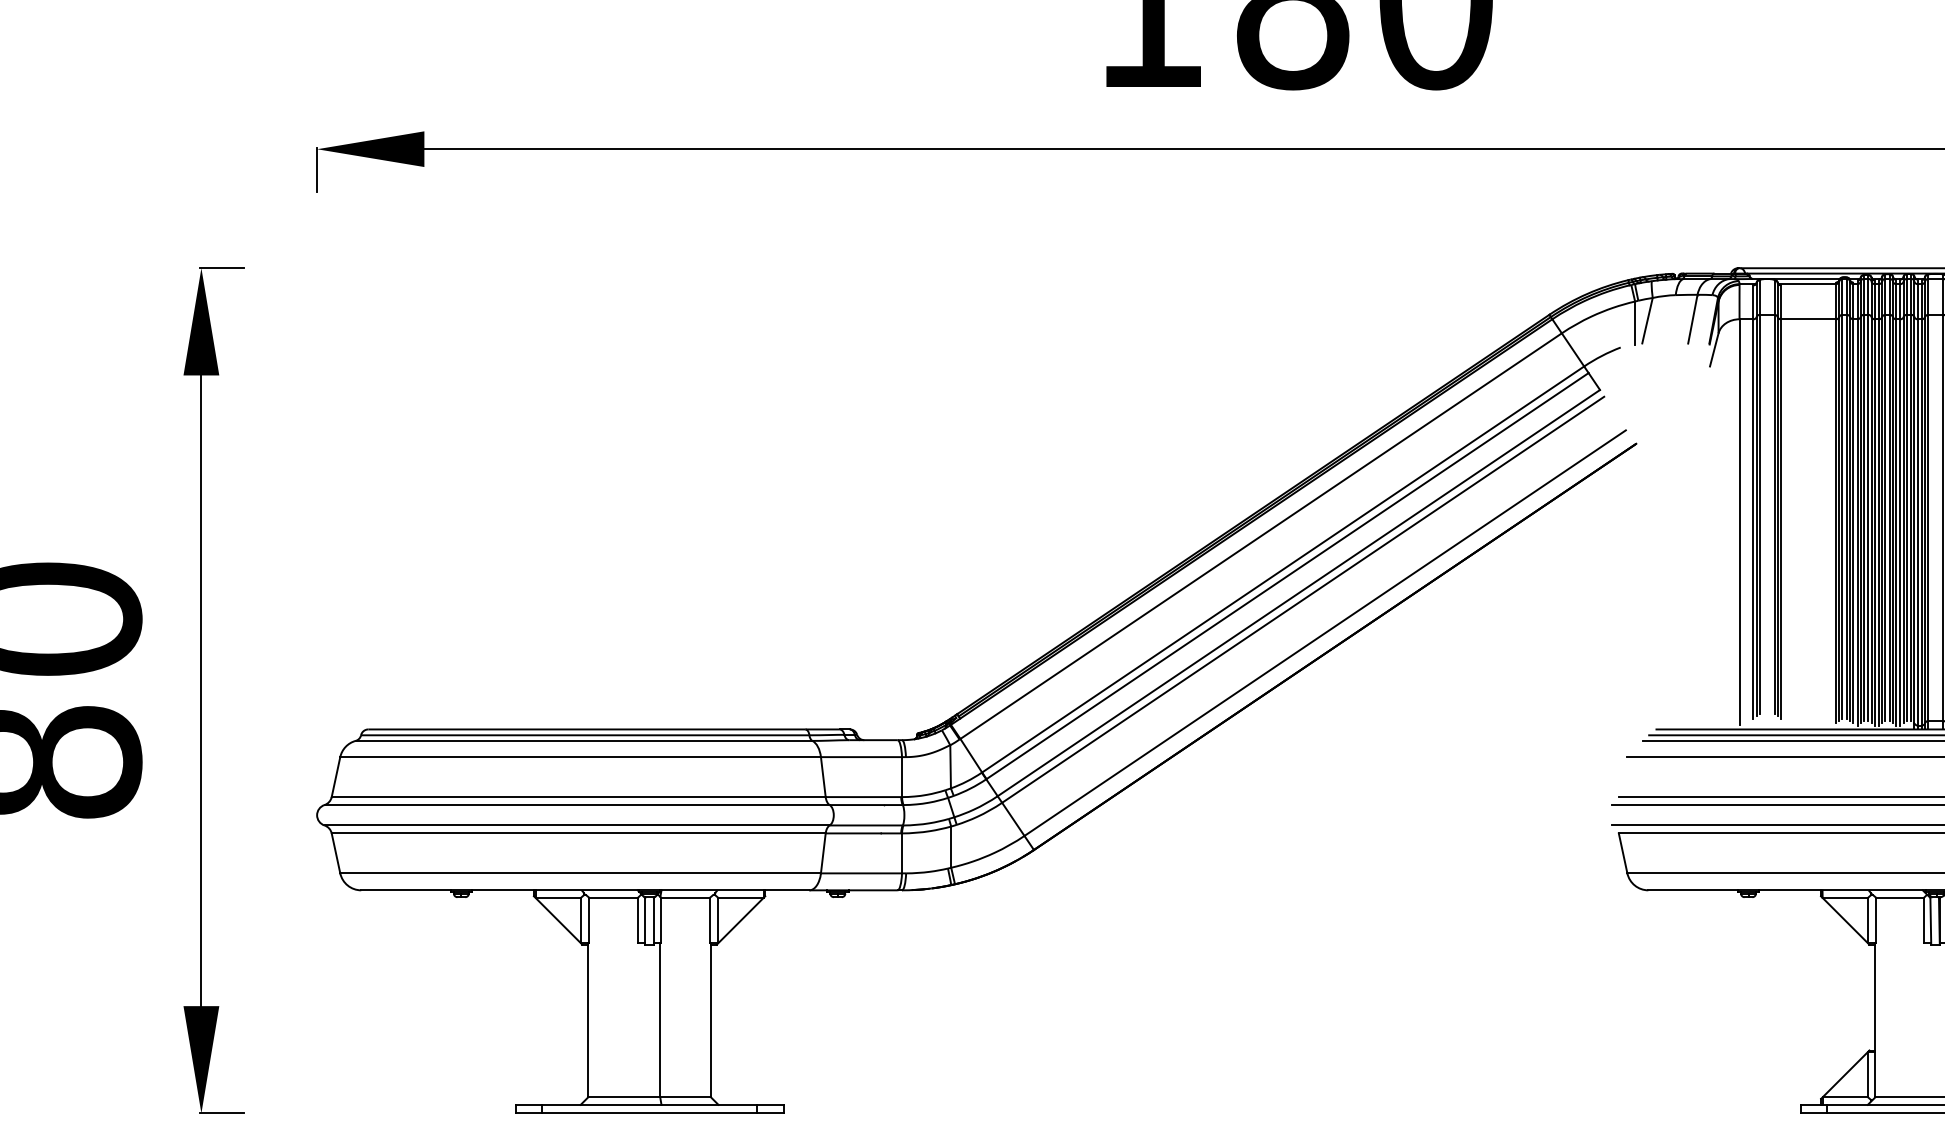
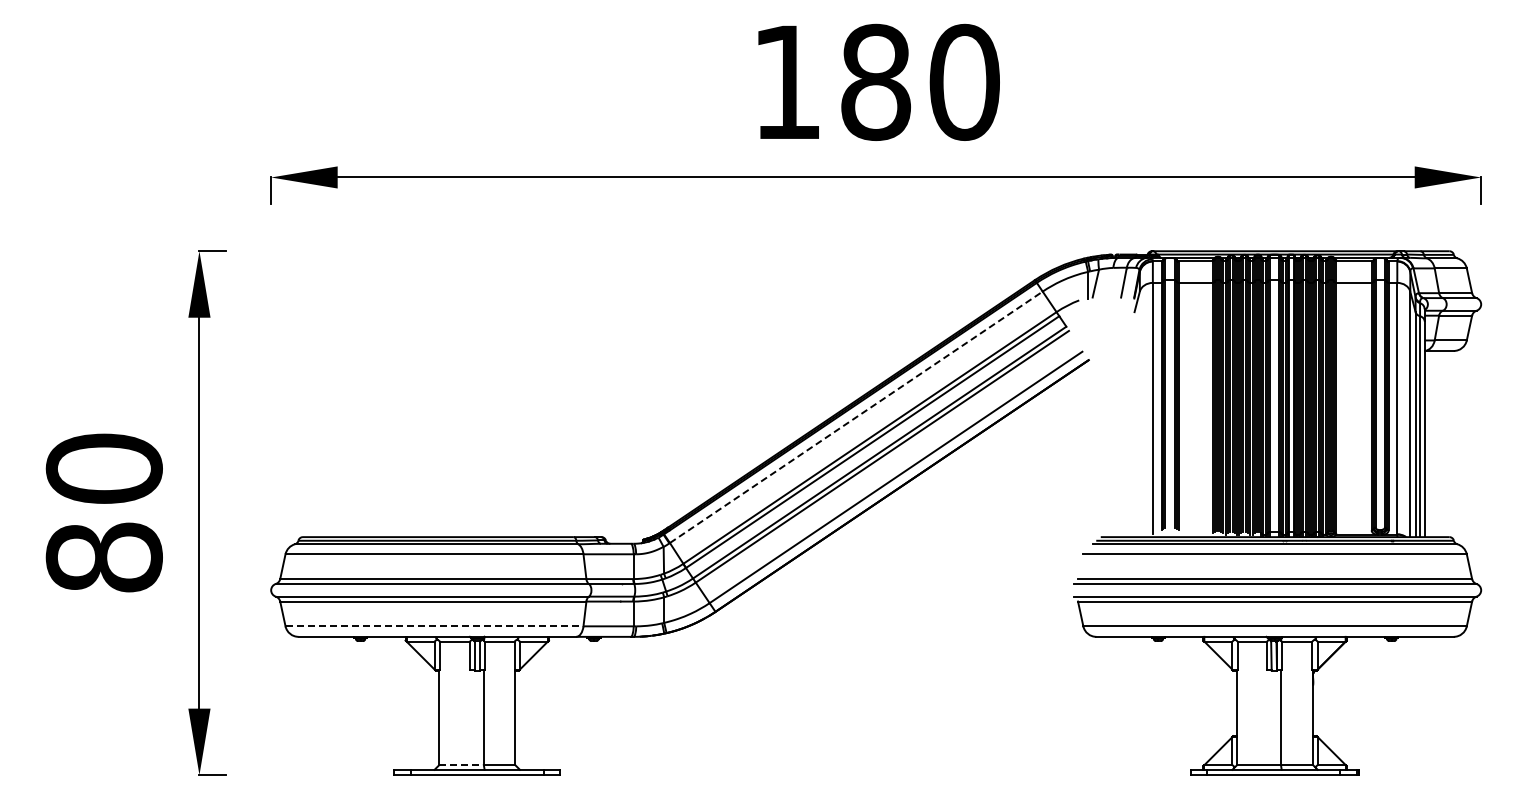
line: (1261, 536) -> (856, 417), solid -> dashed
line: (580, 873) -> (434, 626), solid -> dashed
line: (625, 1097) -> (462, 765), solid -> dashed

